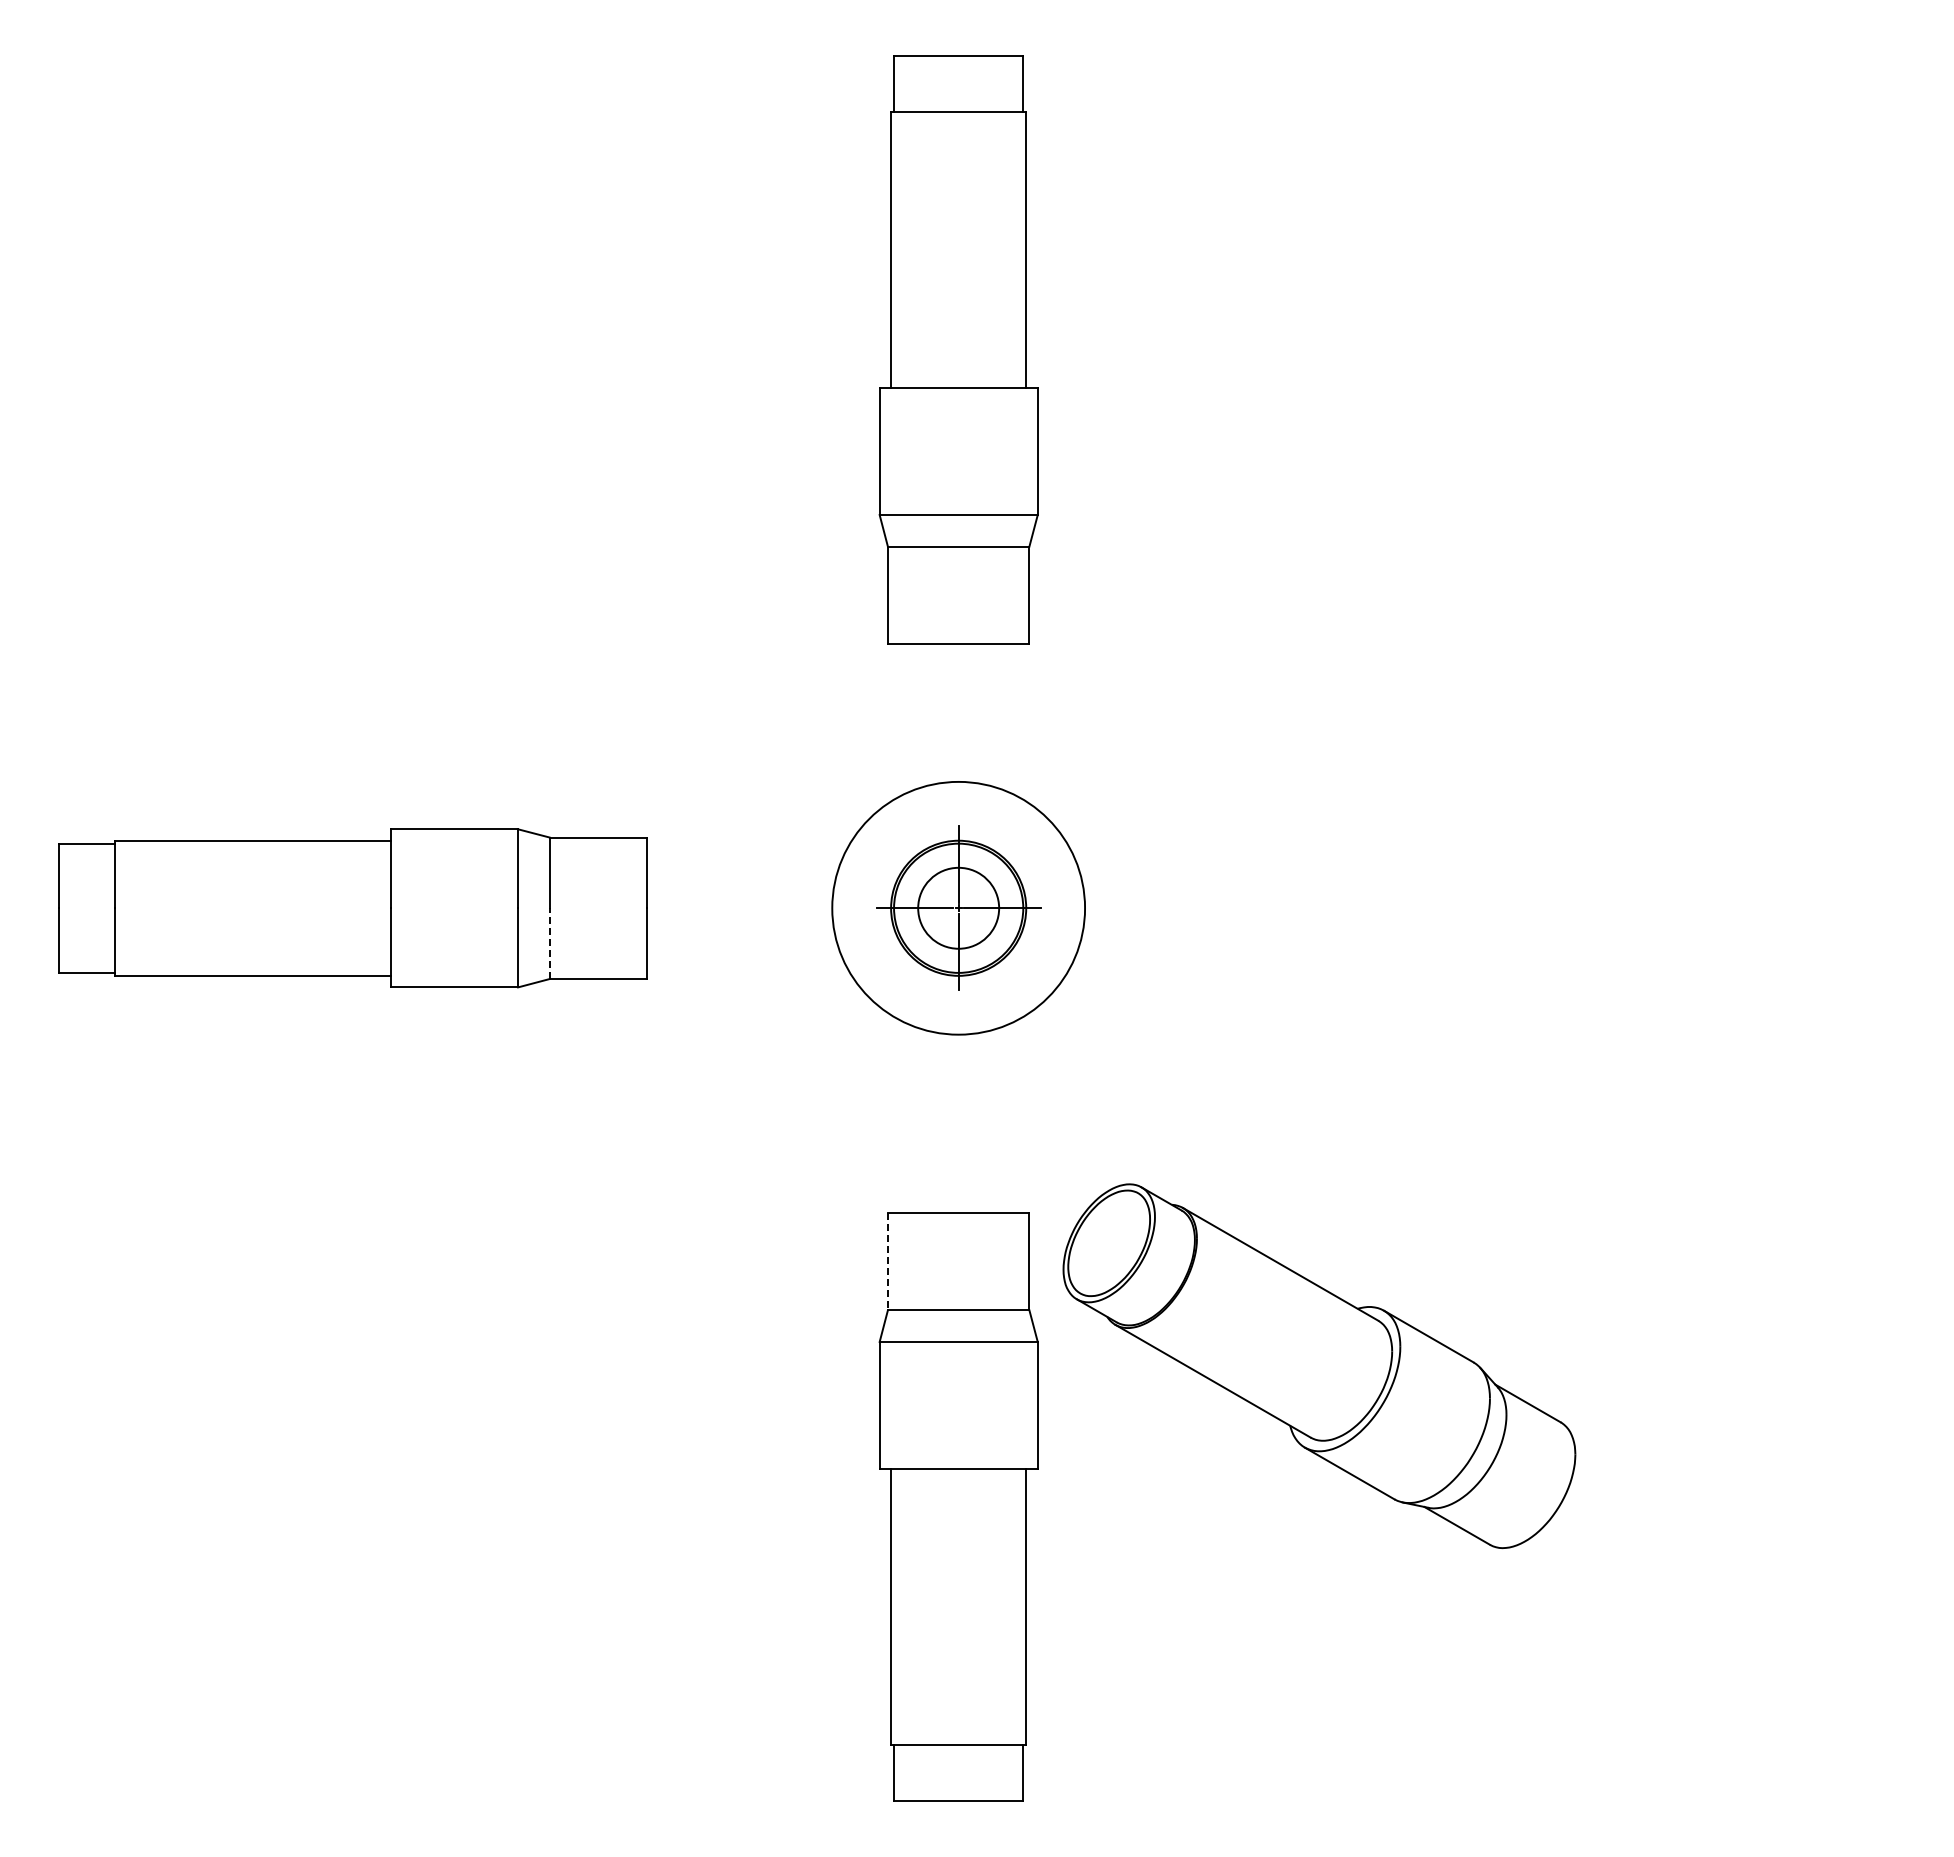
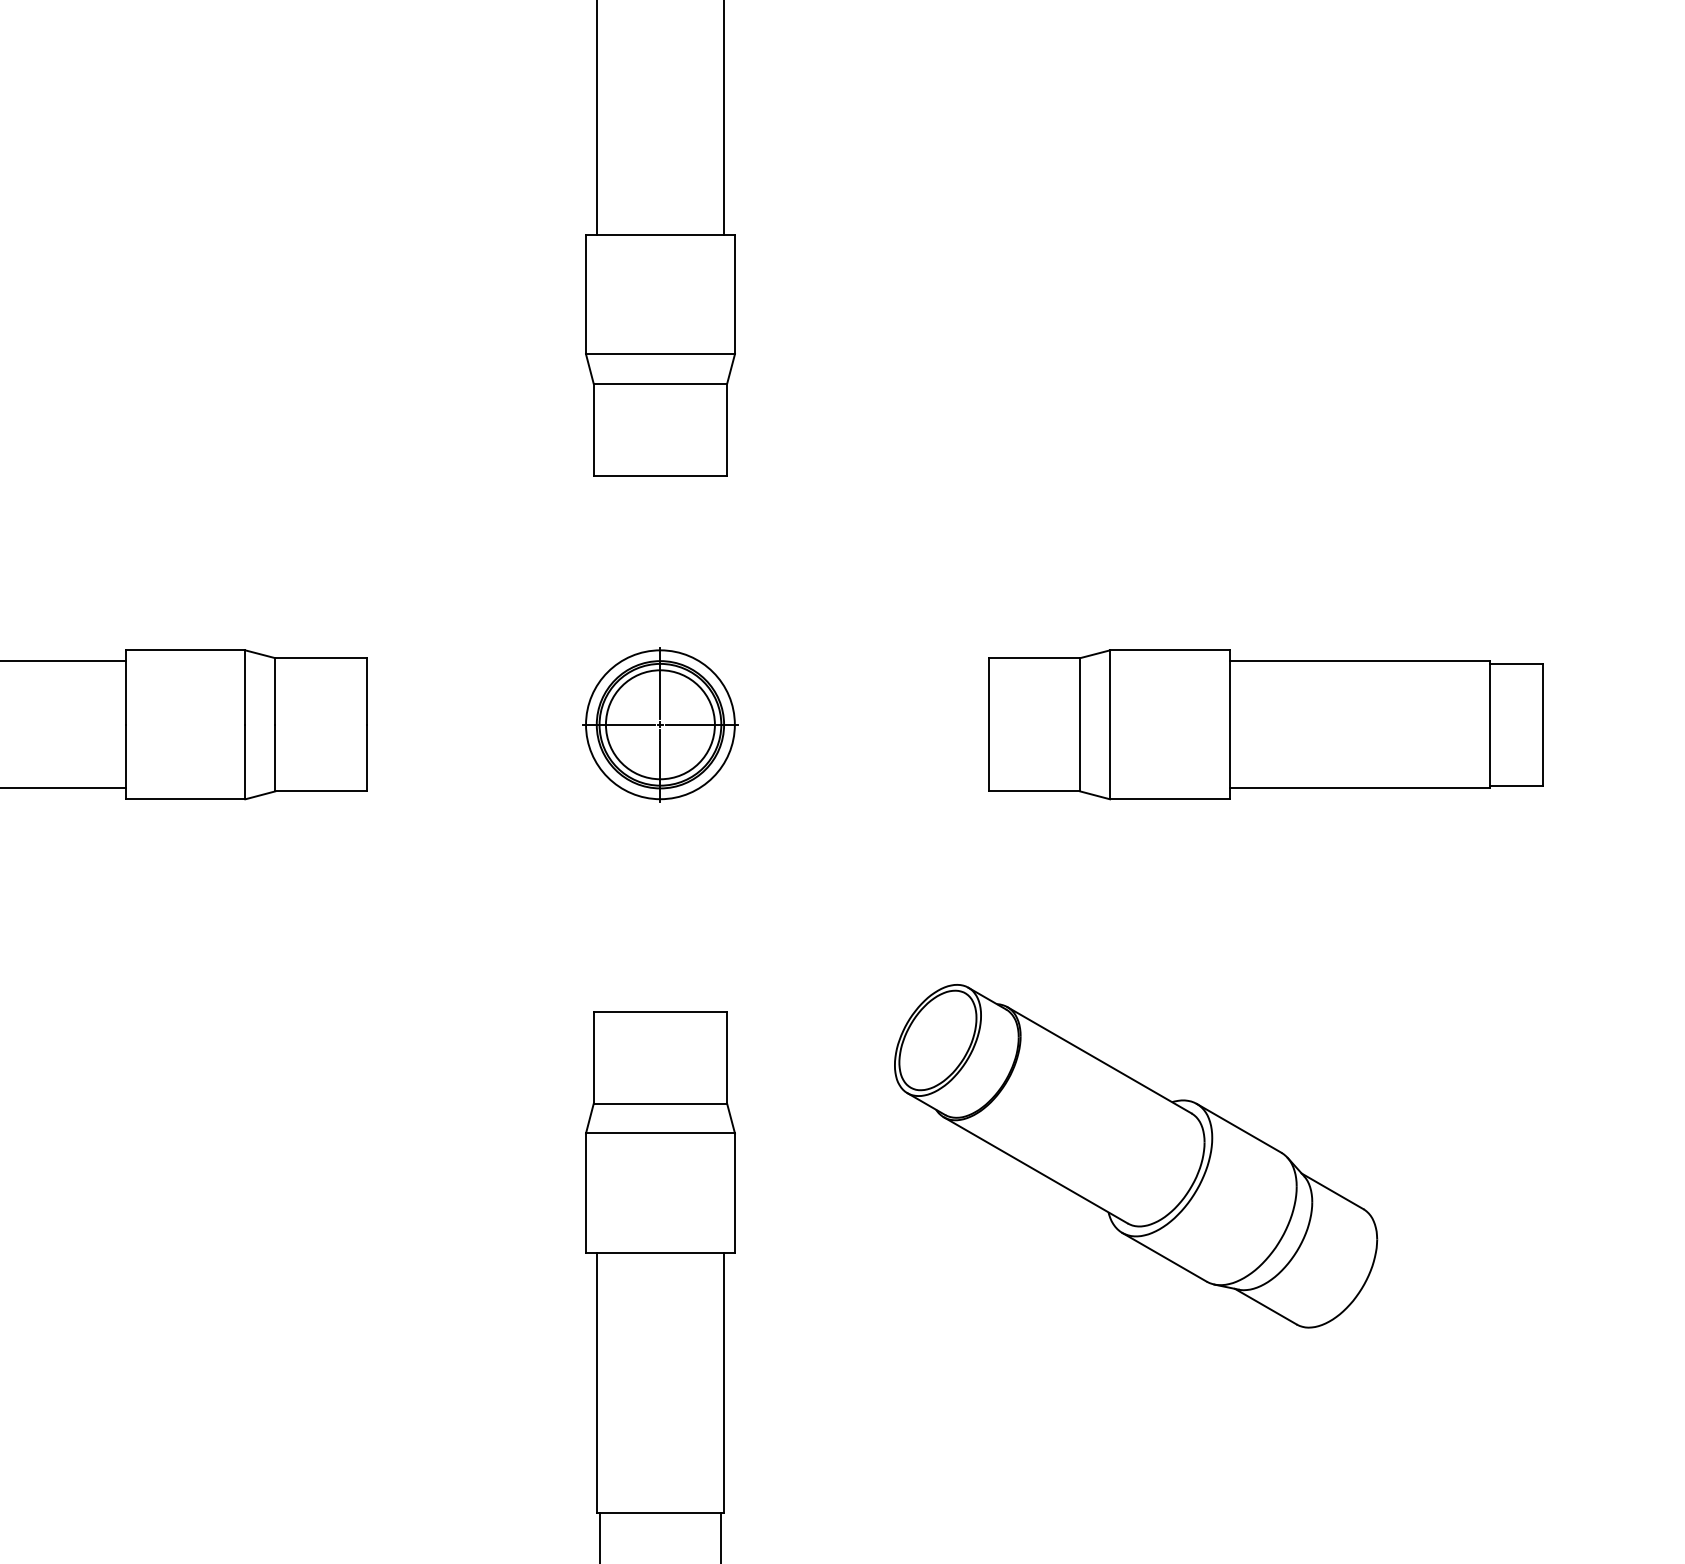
circle: (958, 908) -> (660, 724), size x0.62
circle: (958, 908) -> (660, 724), size x1.43
part: (1600, 908) -> (1265, 724), added
line: (549, 943) -> (274, 757), dashed -> solid
line: (887, 1261) -> (593, 1057), dashed -> solid
part: (1319, 1365) -> (1136, 1155), moved

